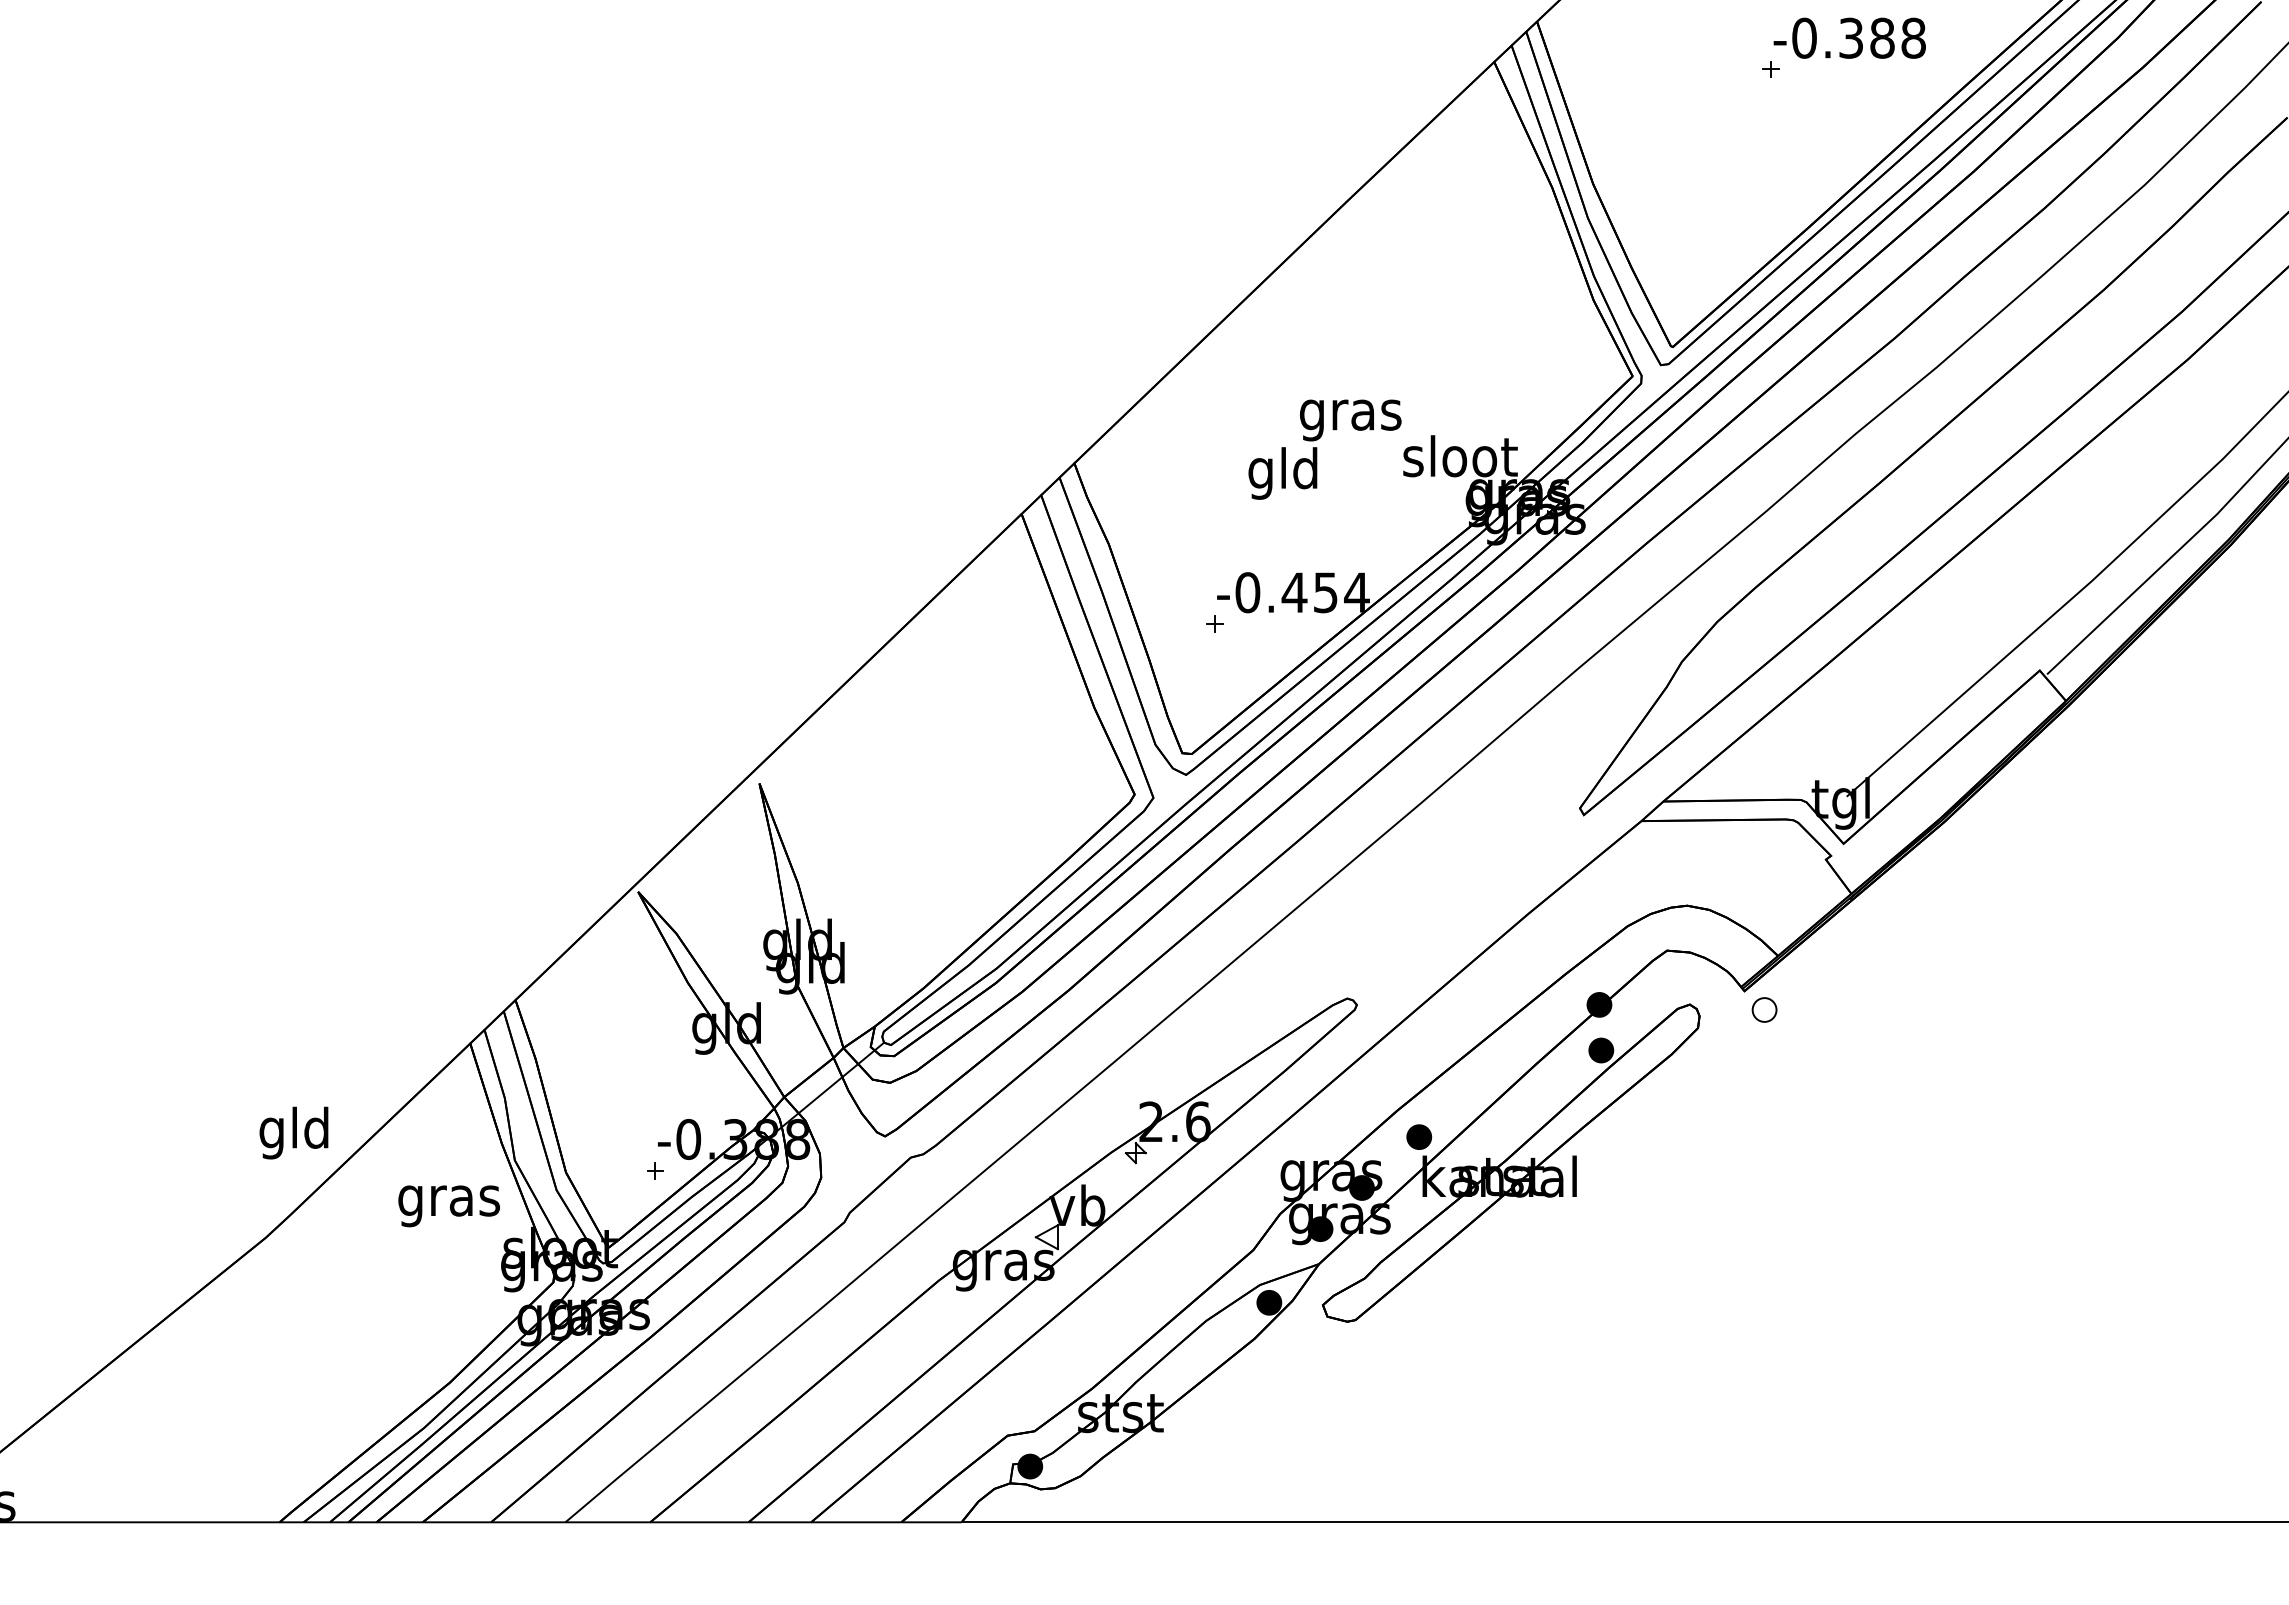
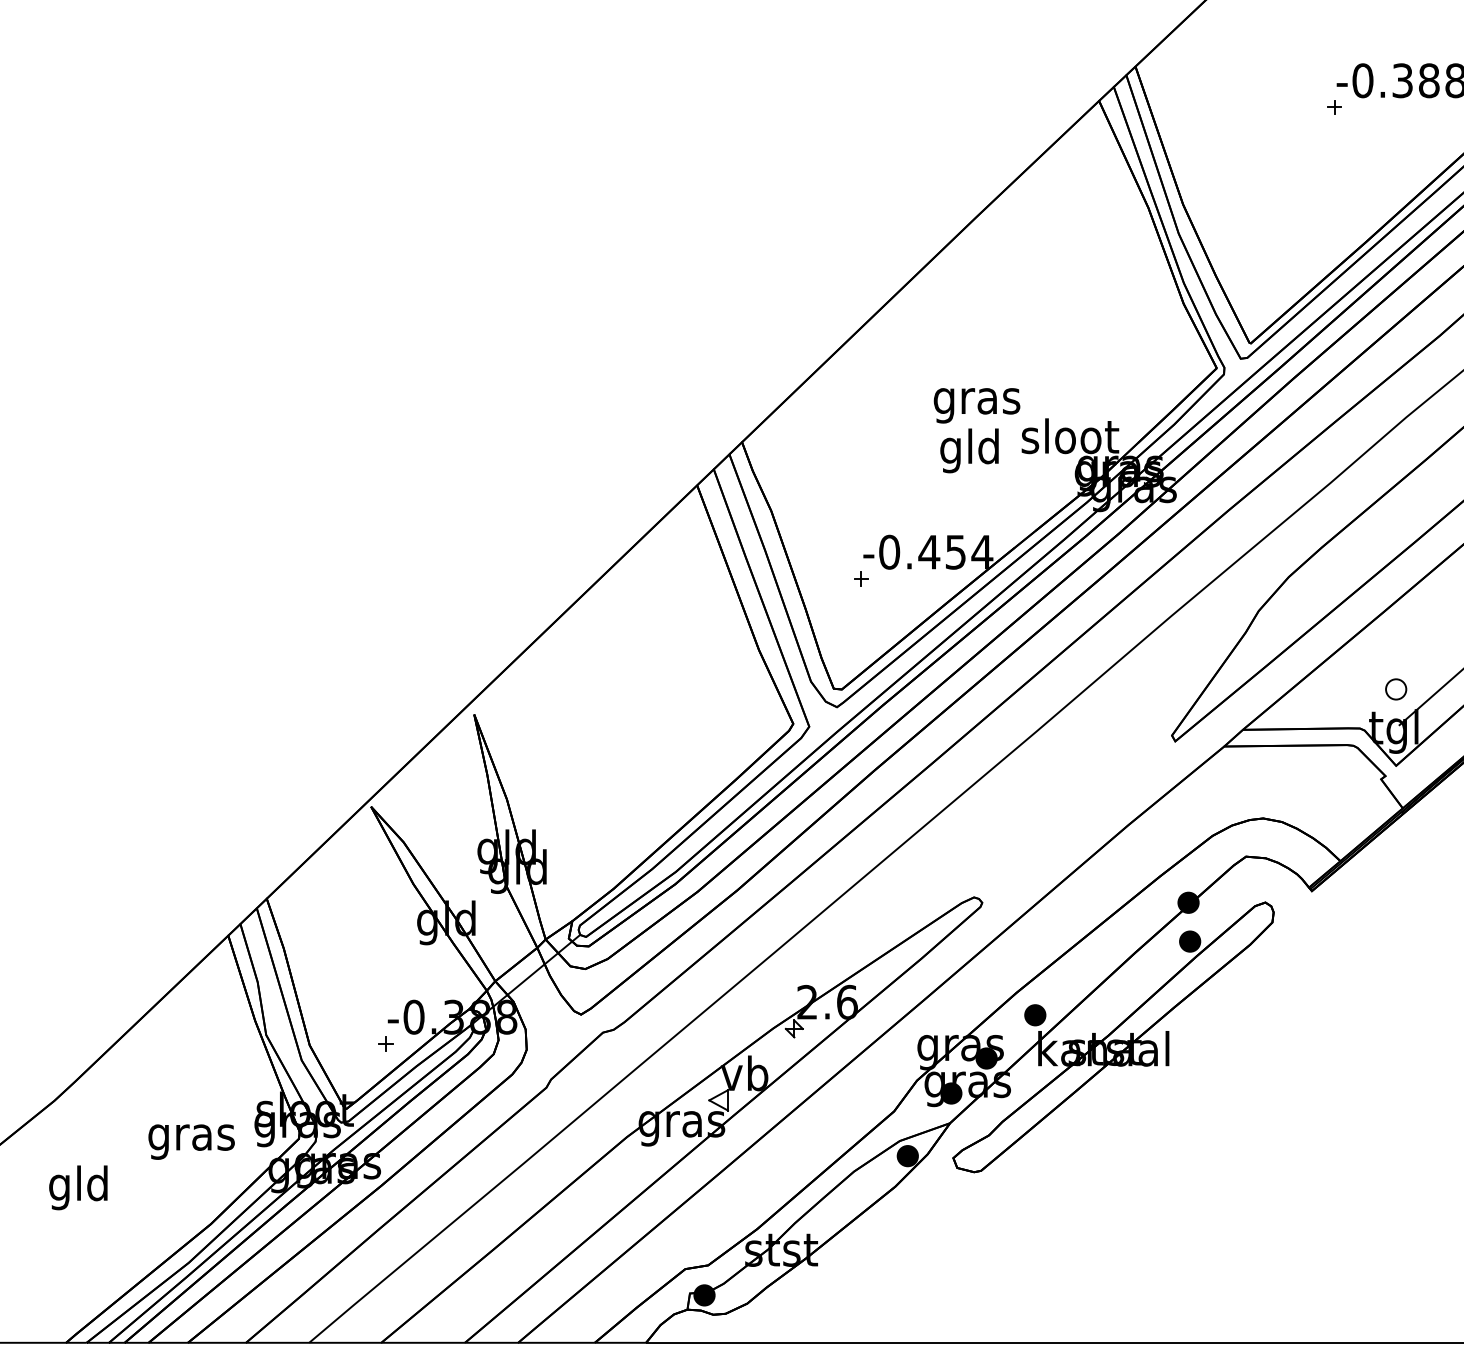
text: (1282, 473) -> (969, 450), moved
part: (1764, 1009) -> (1396, 689), moved
text: (293, 1132) -> (77, 1187), moved
text: (448, 1206) -> (191, 1142), moved

